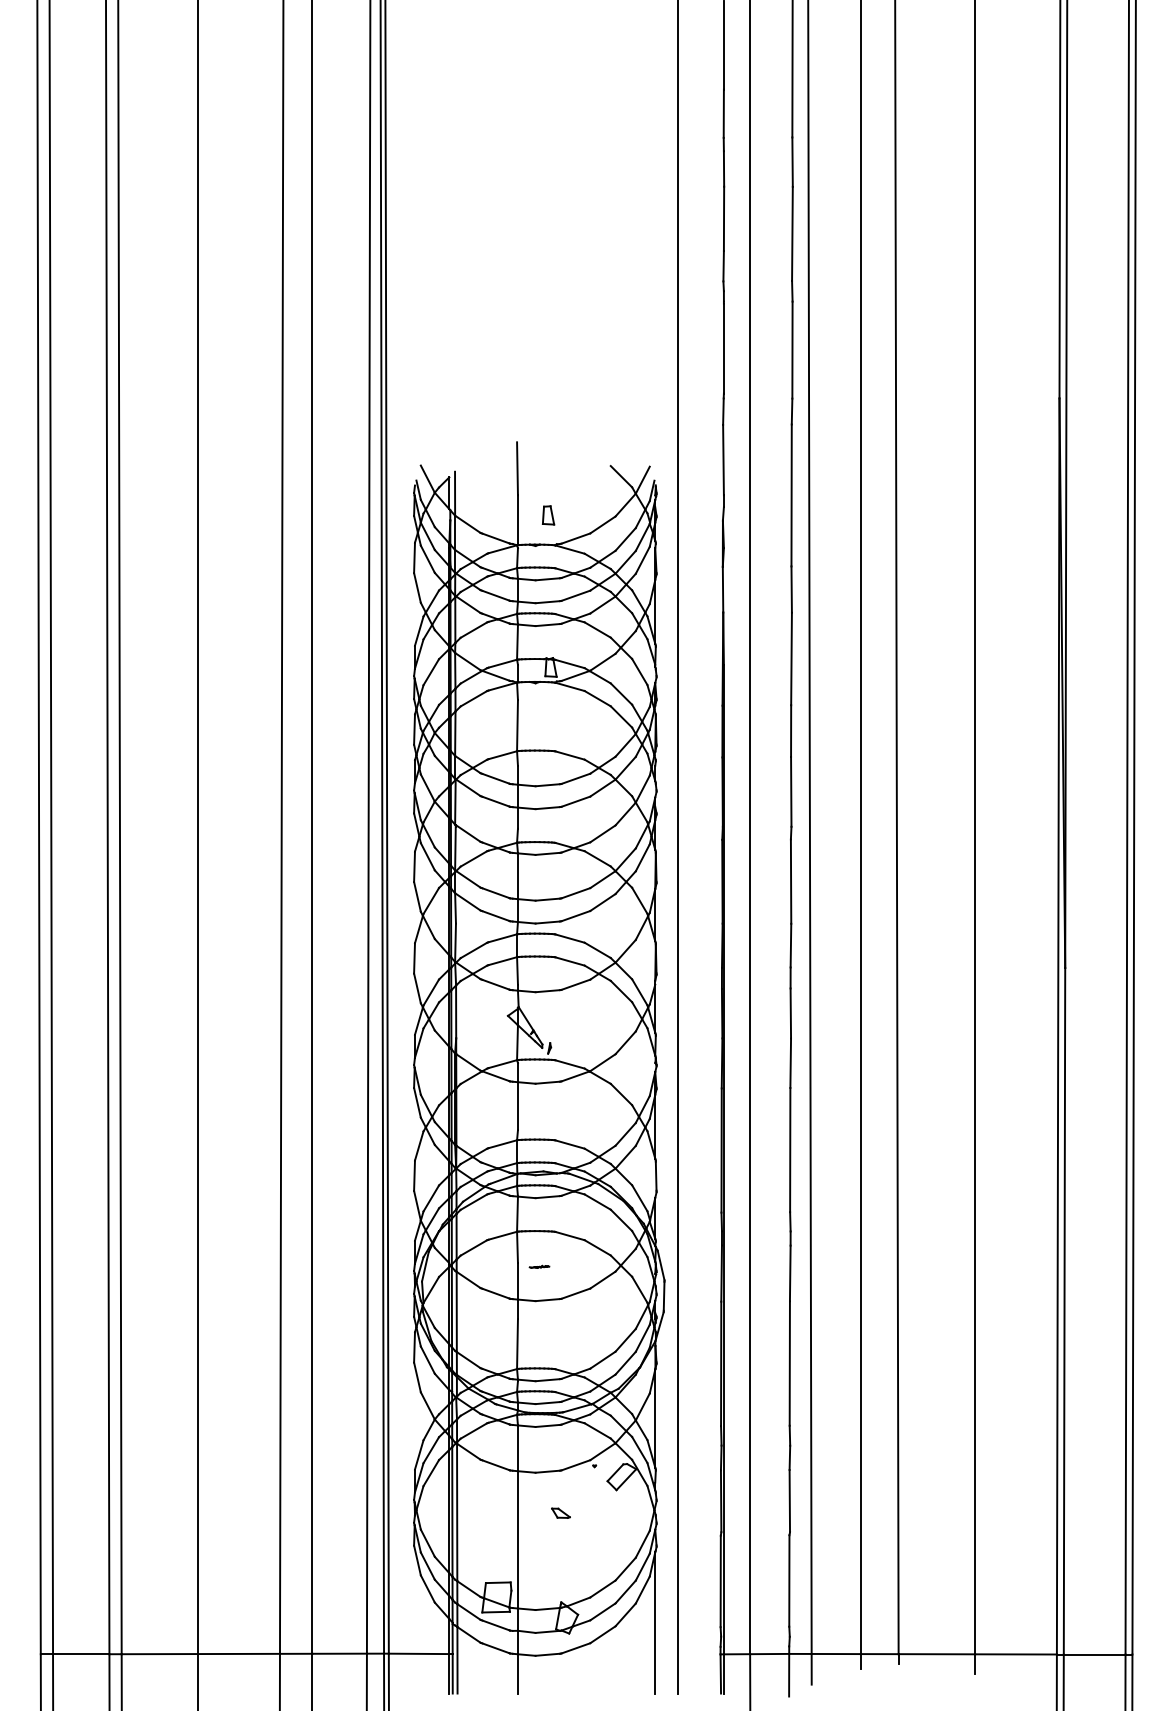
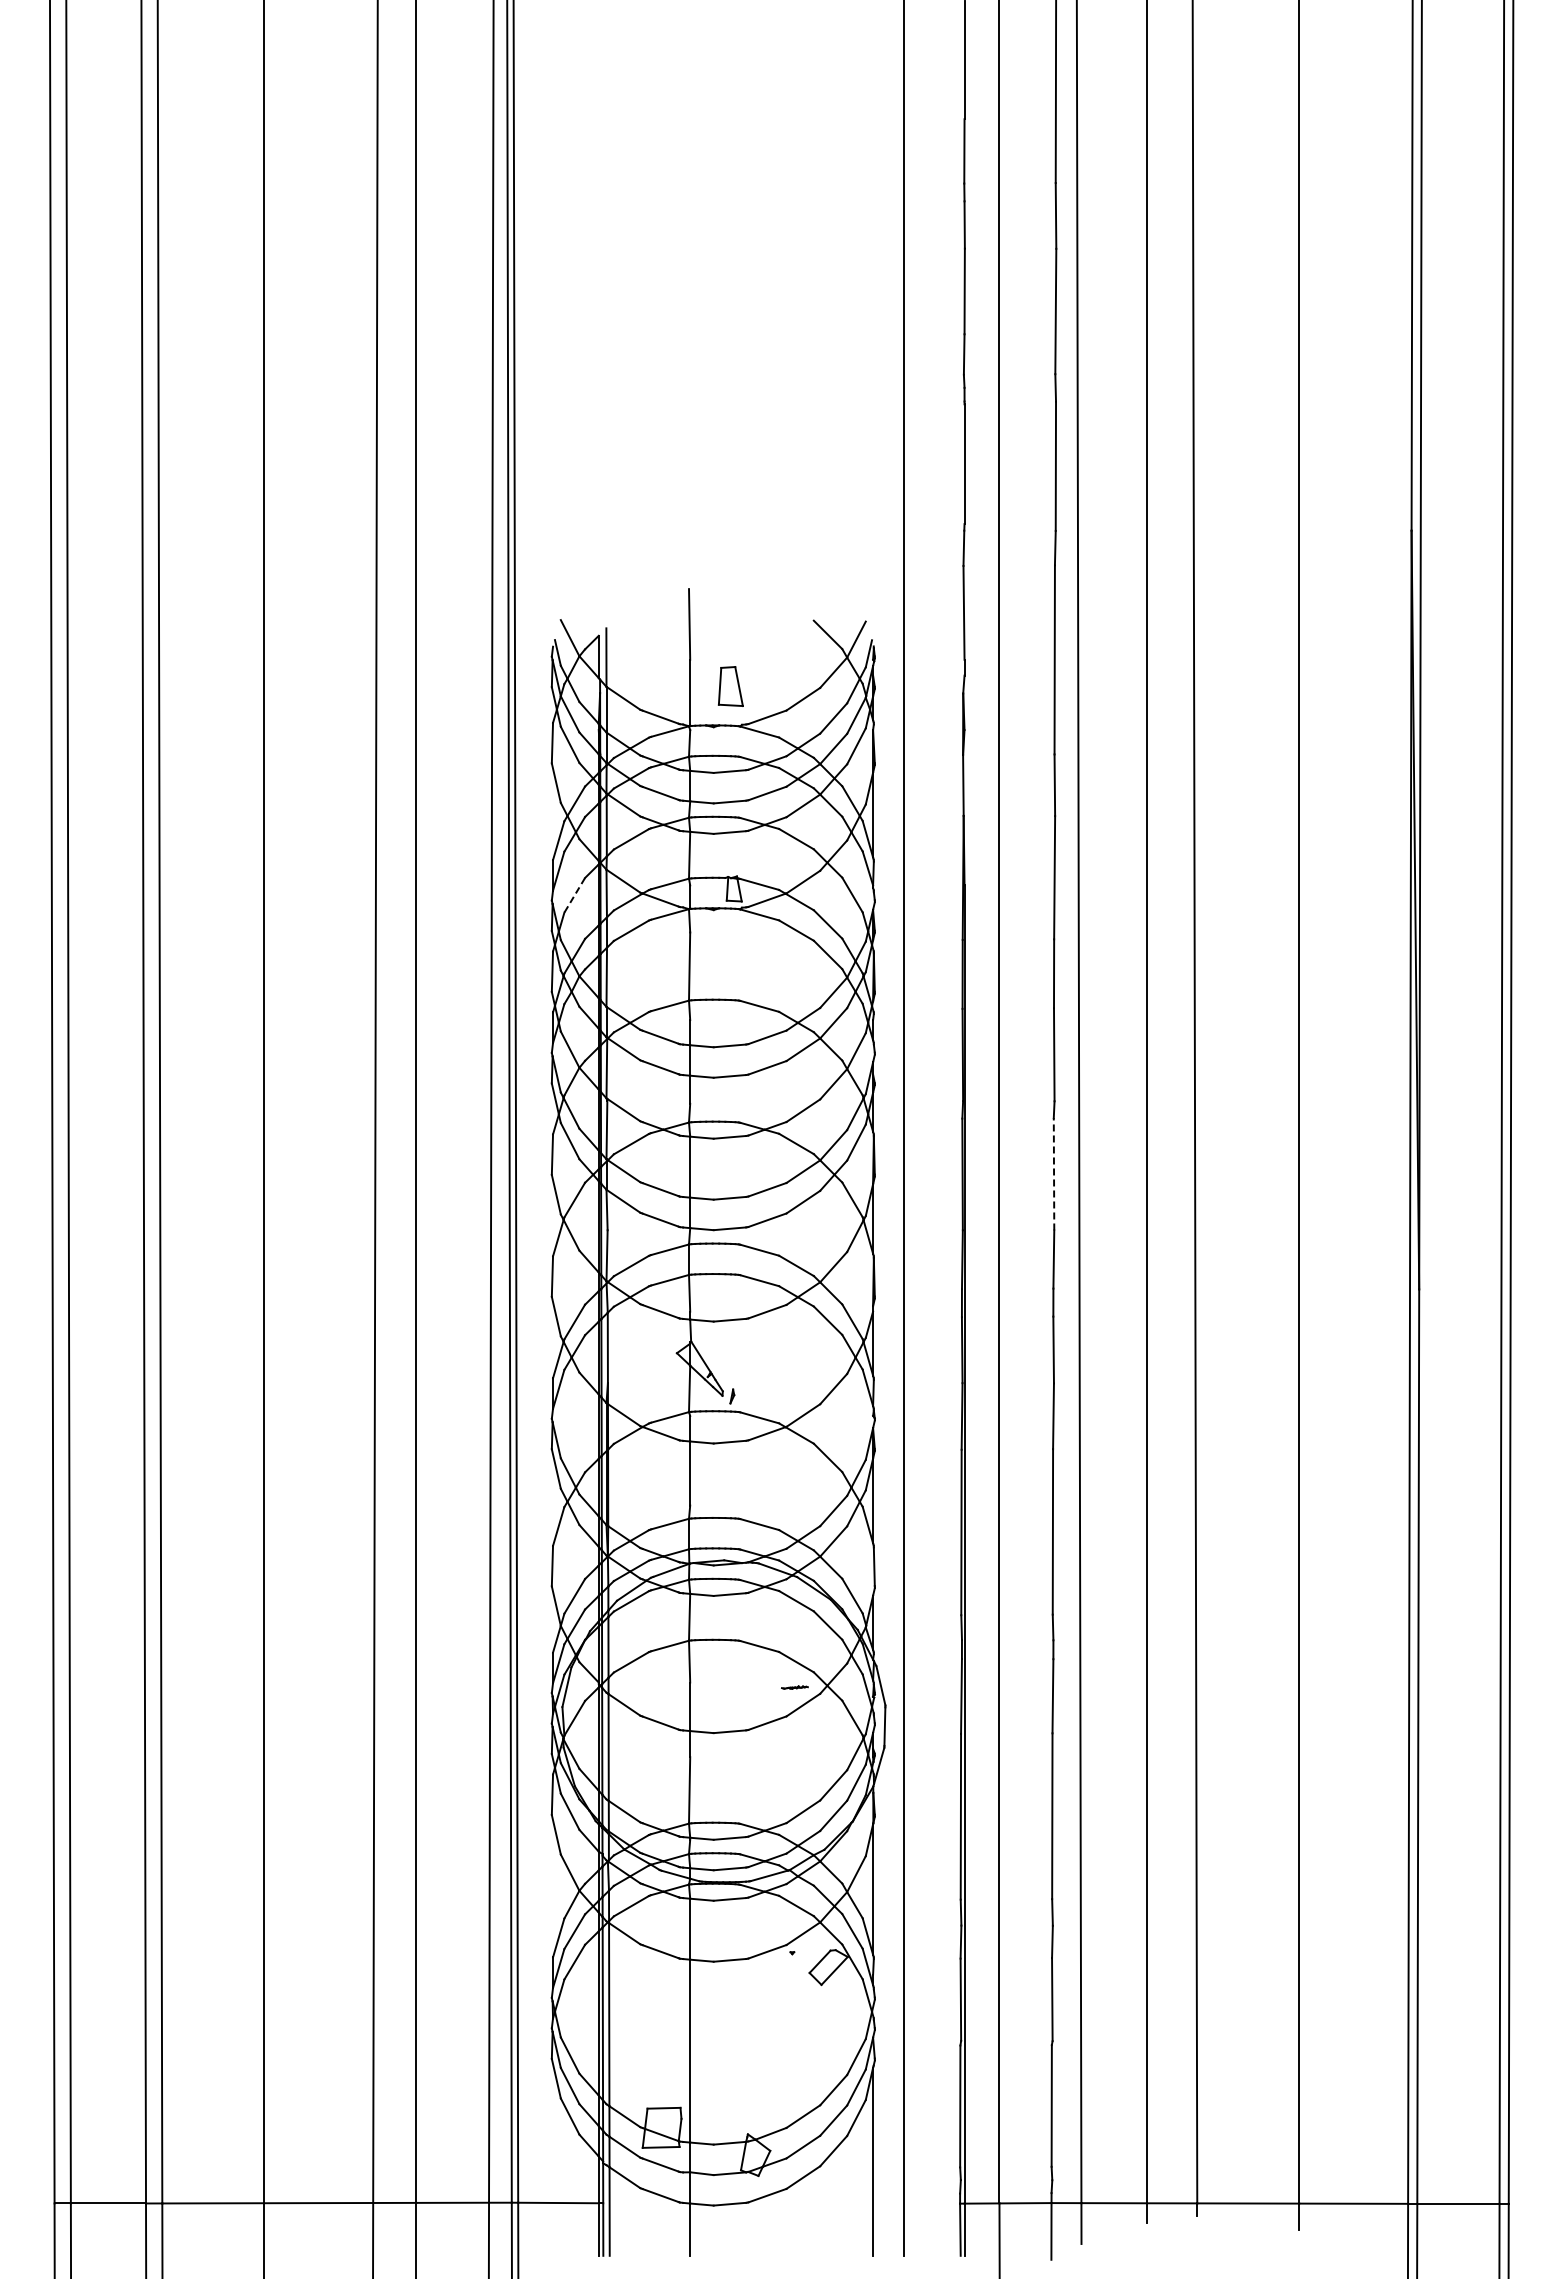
part: (548, 515) -> (730, 686), size x1.6
line: (431, 672) -> (574, 895), solid -> dashed
line: (791, 881) -> (1054, 1173), solid -> dashed
line: (539, 1266) -> (794, 1687), moved
part: (560, 1513) -> (747, 2015), removed

